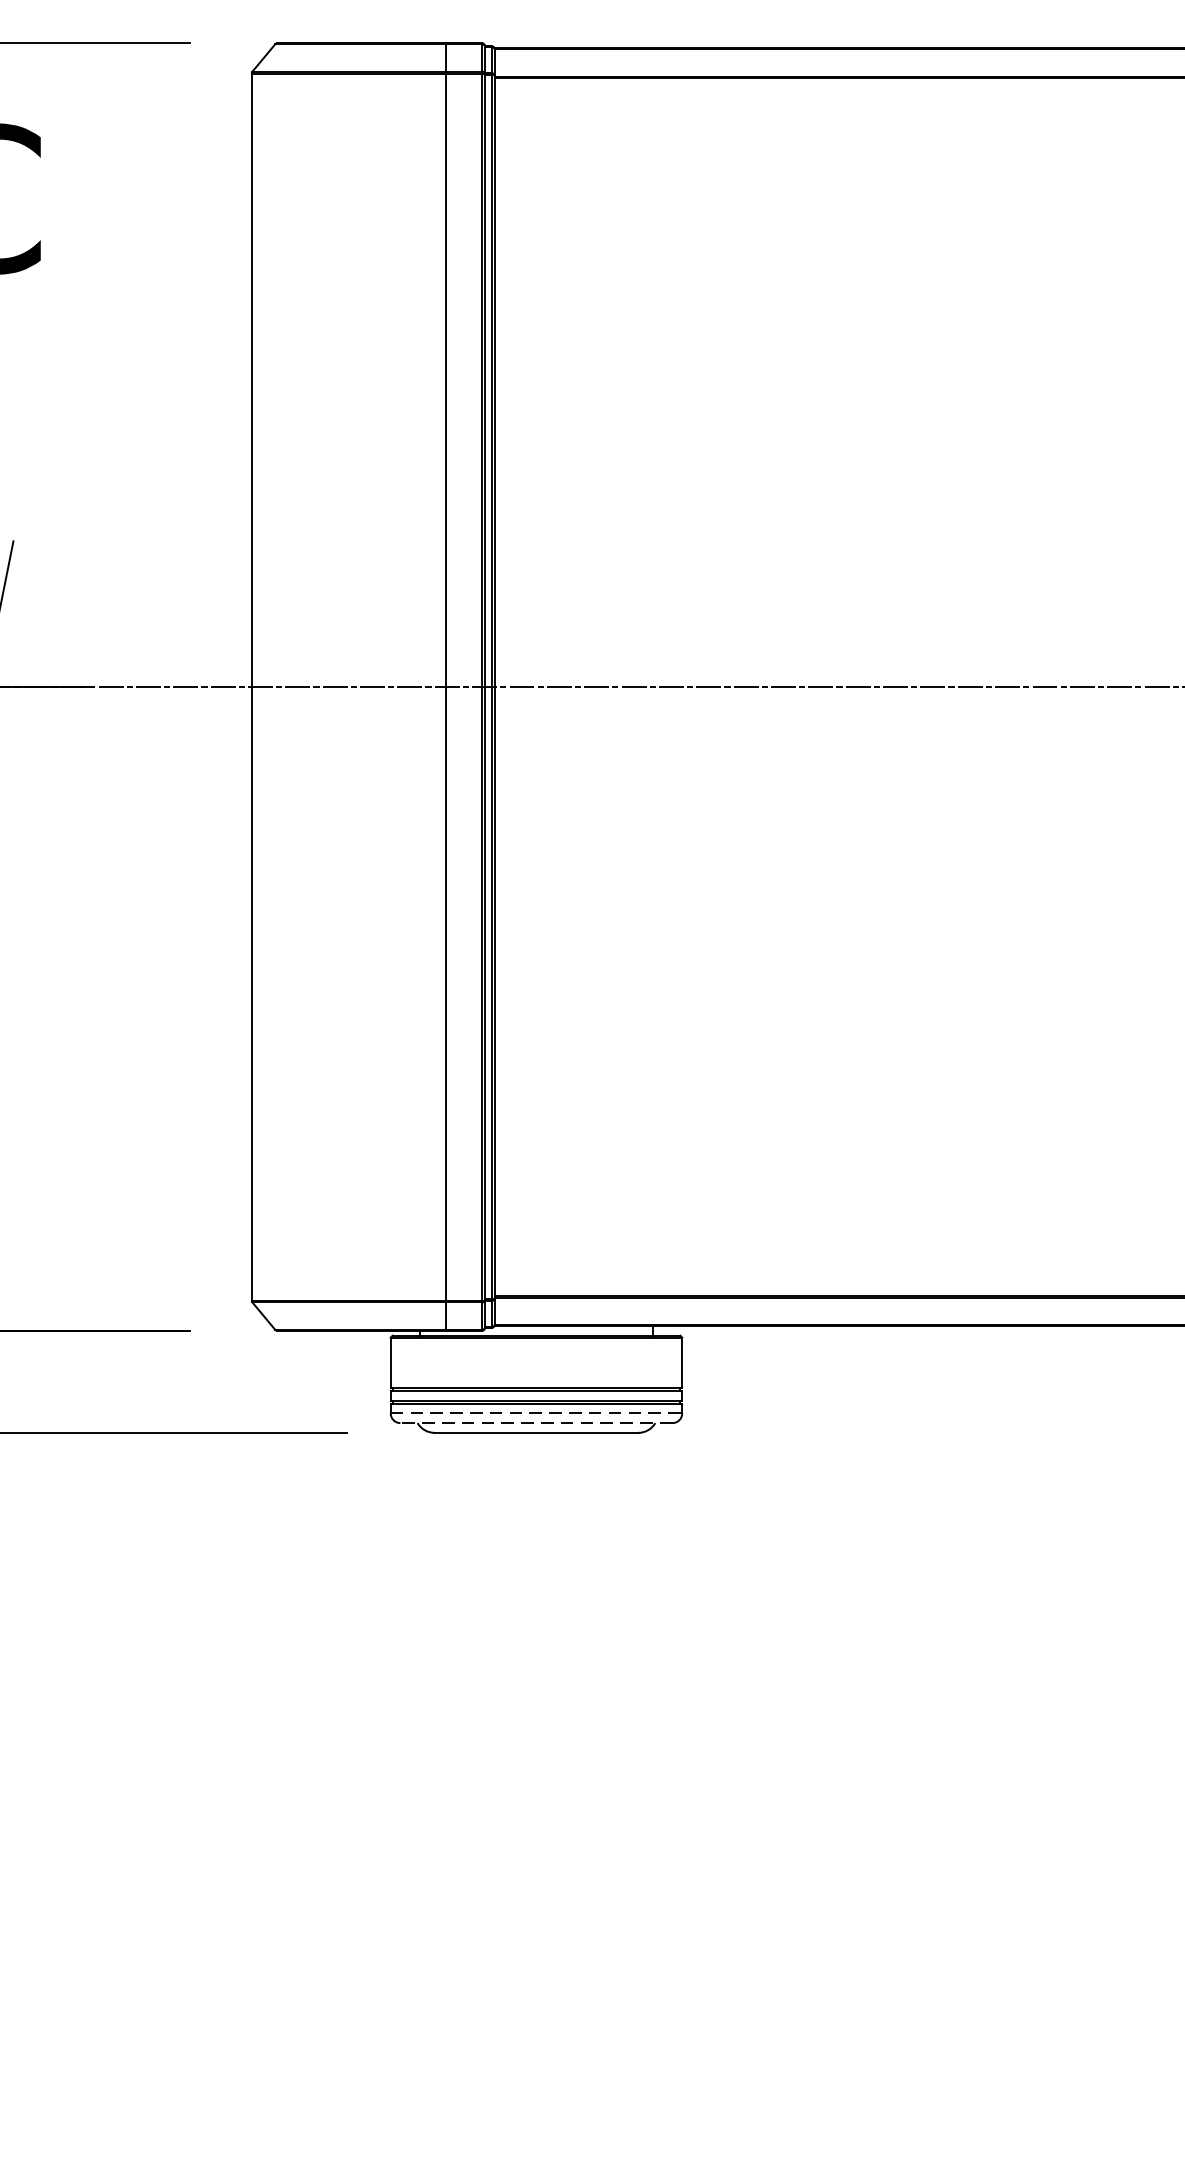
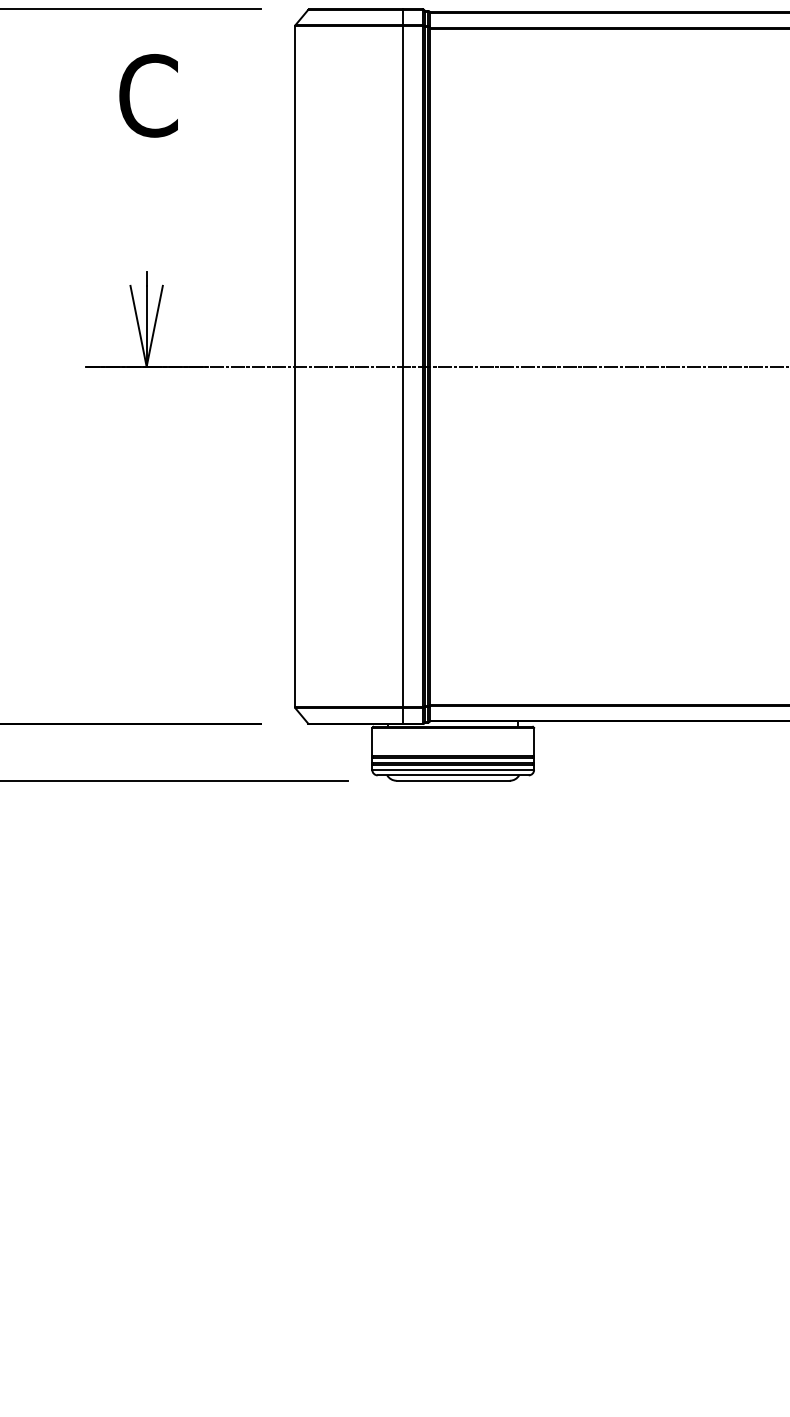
line: (536, 1412) -> (453, 769), dashed -> solid
line: (536, 1423) -> (453, 775), dashed -> solid

